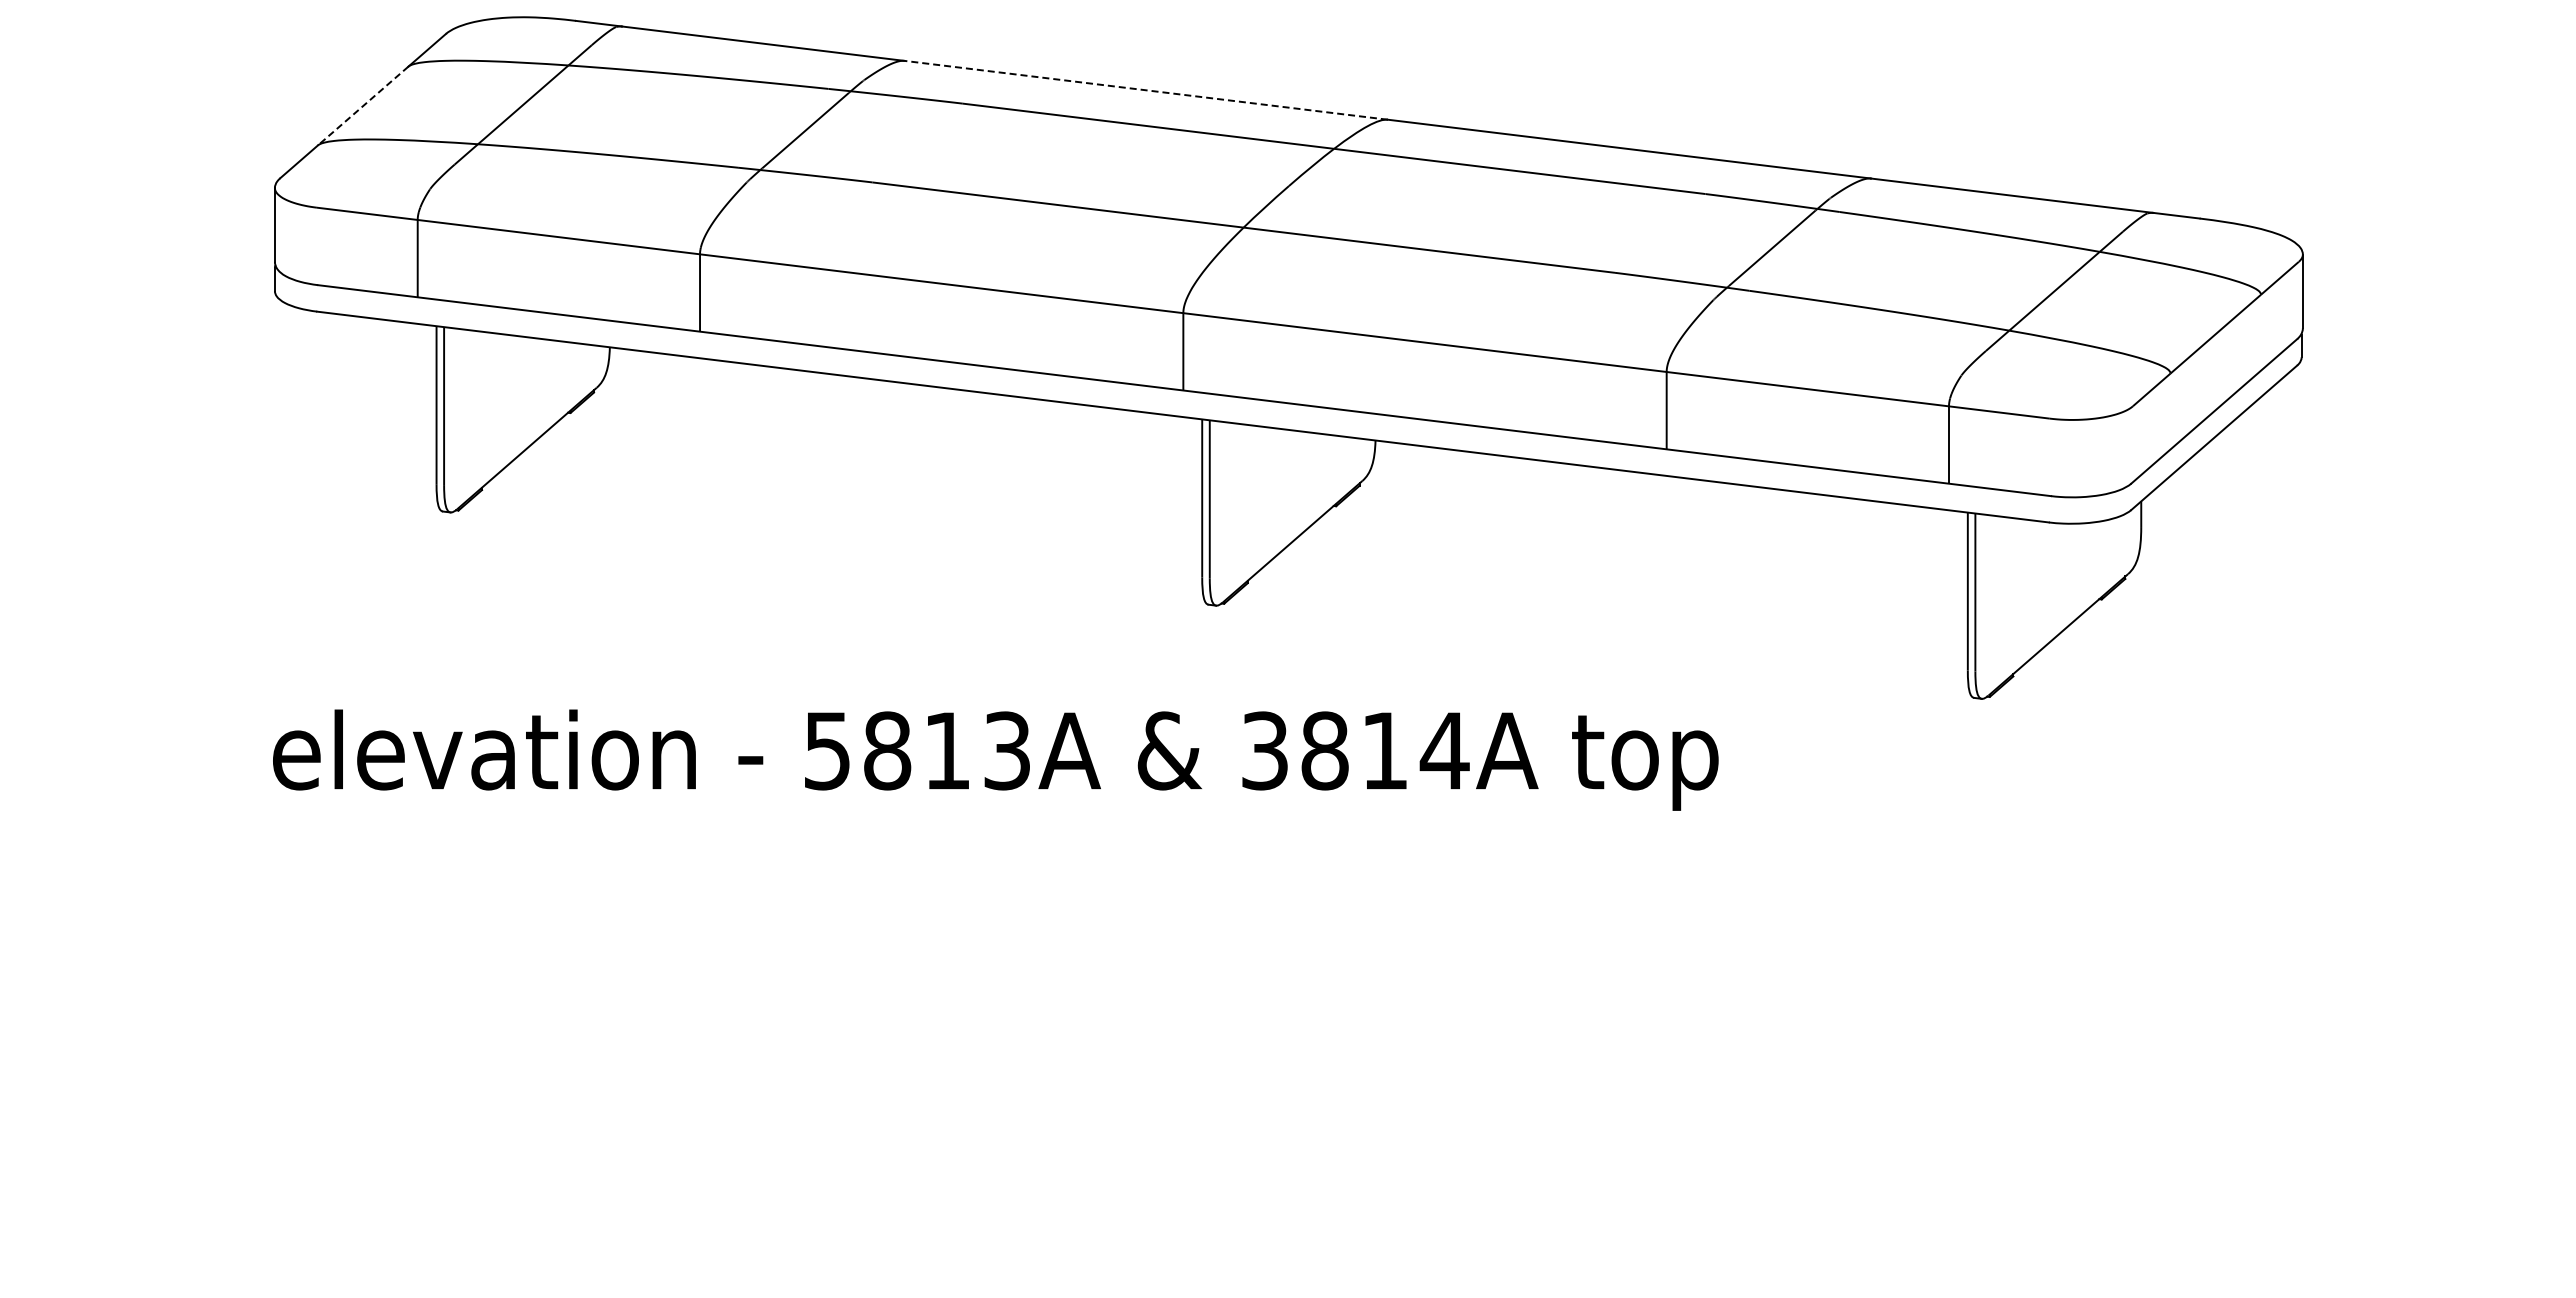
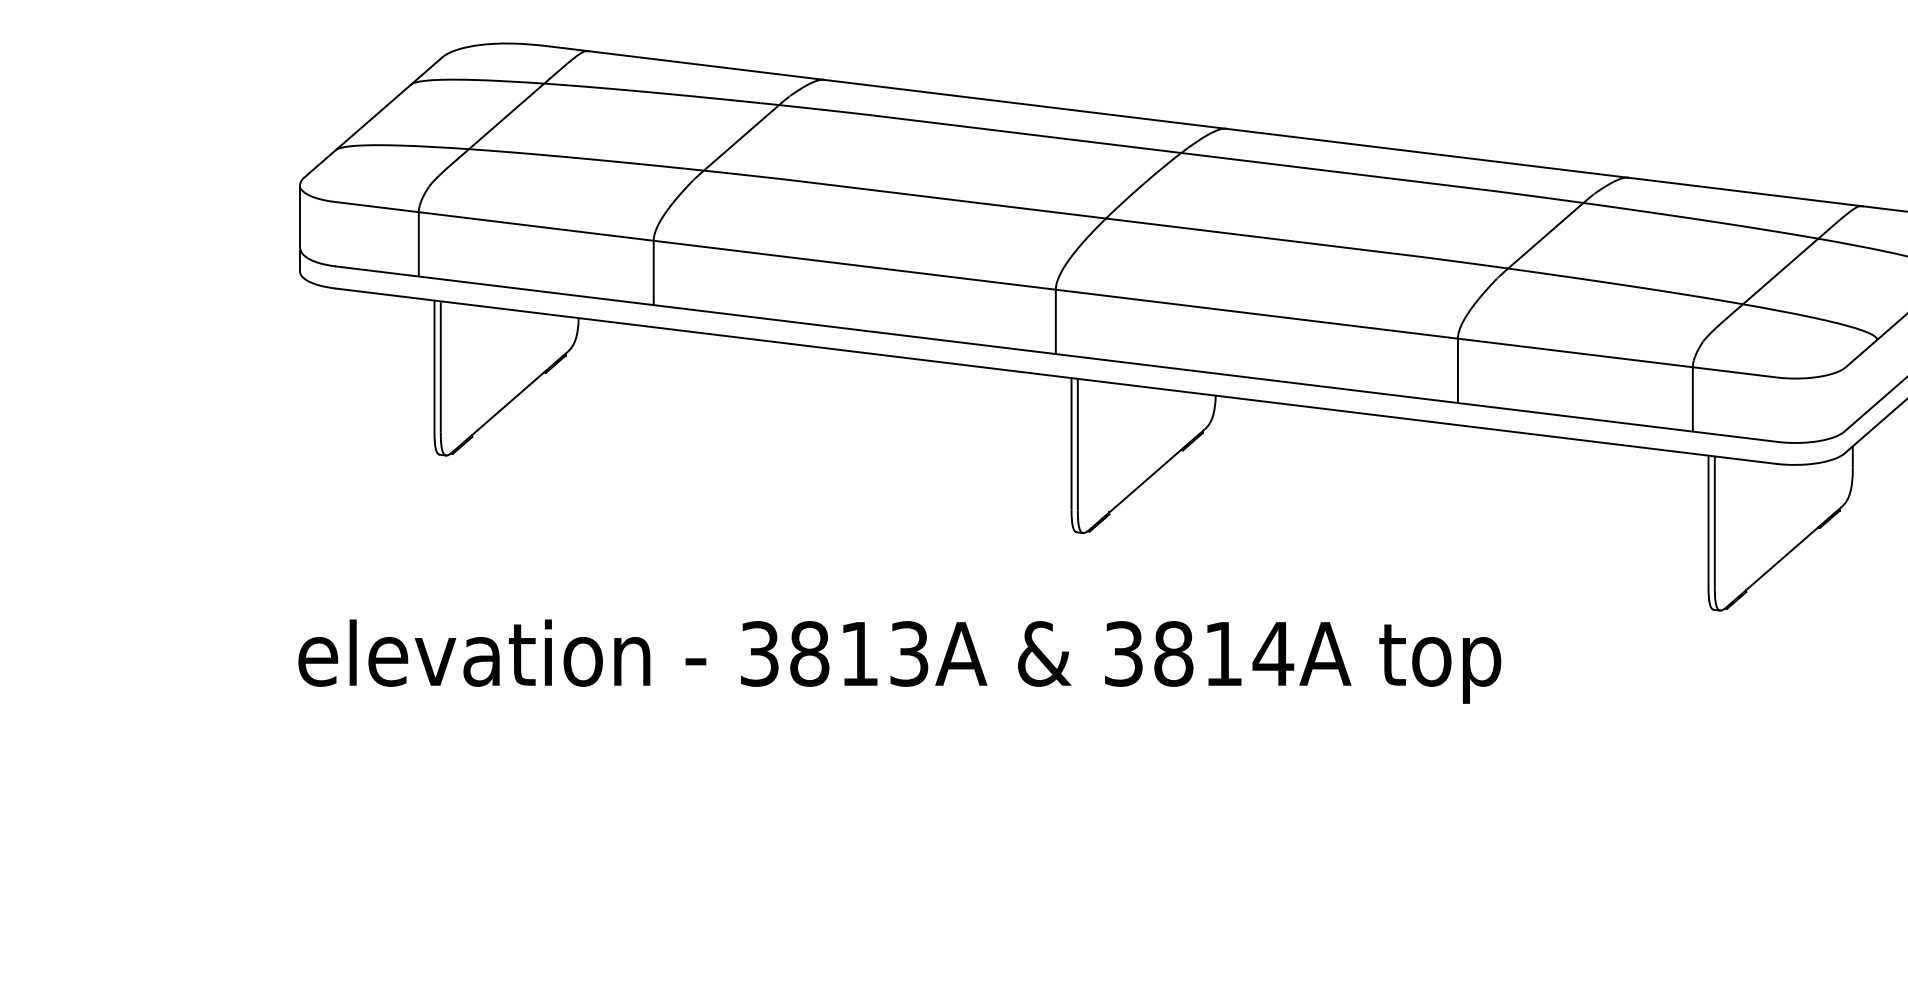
line: (1145, 90) -> (1024, 104), dashed -> solid
line: (363, 106) -> (373, 117), dashed -> solid
text: (827, 750) -> (759, 653), 5813A -> 3813A

